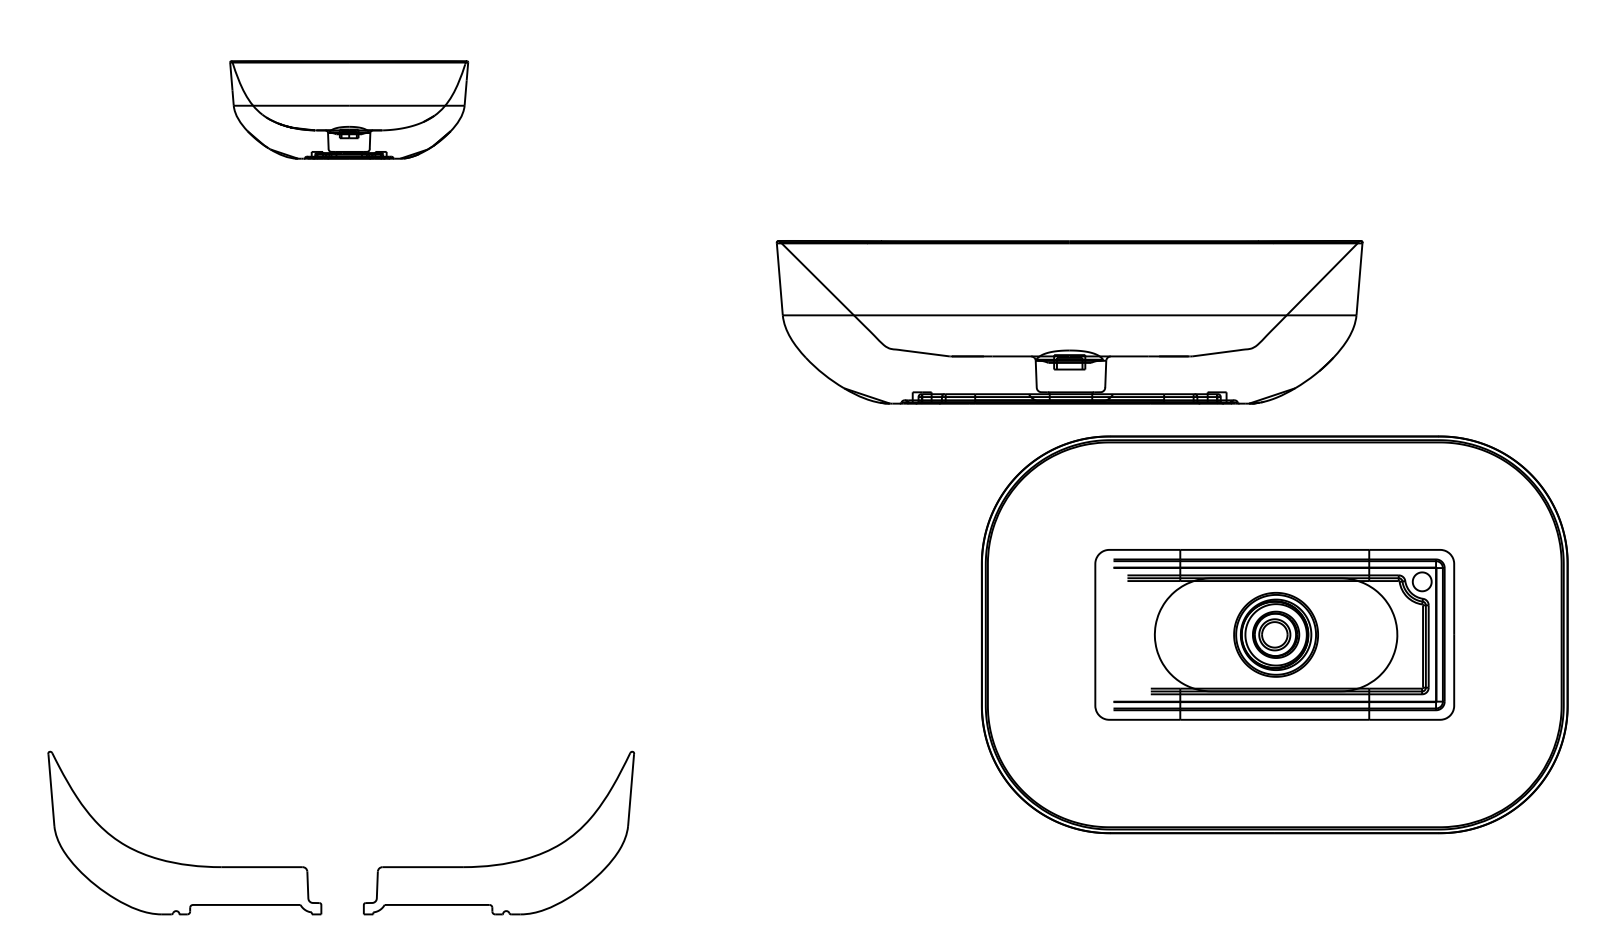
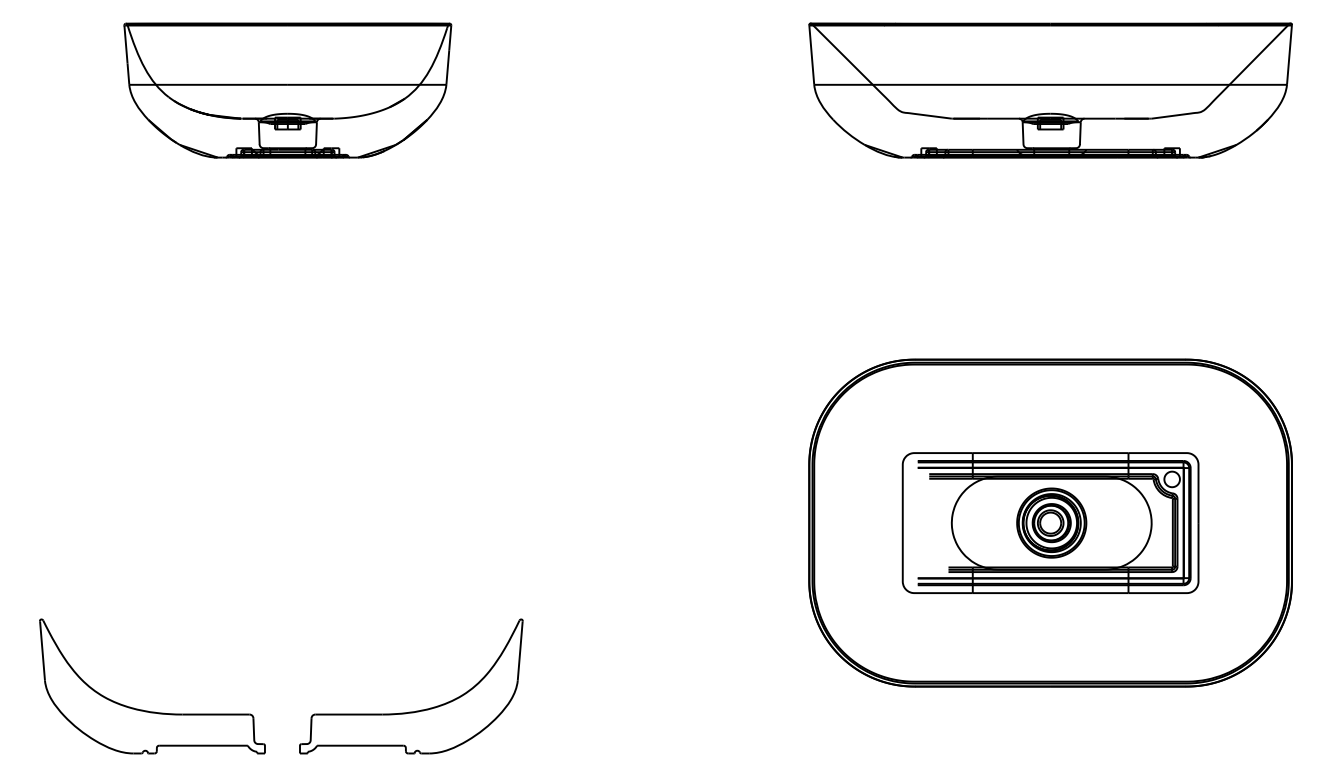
part: (348, 109) -> (287, 90), size x1.67
part: (1069, 322) -> (1050, 90), moved

